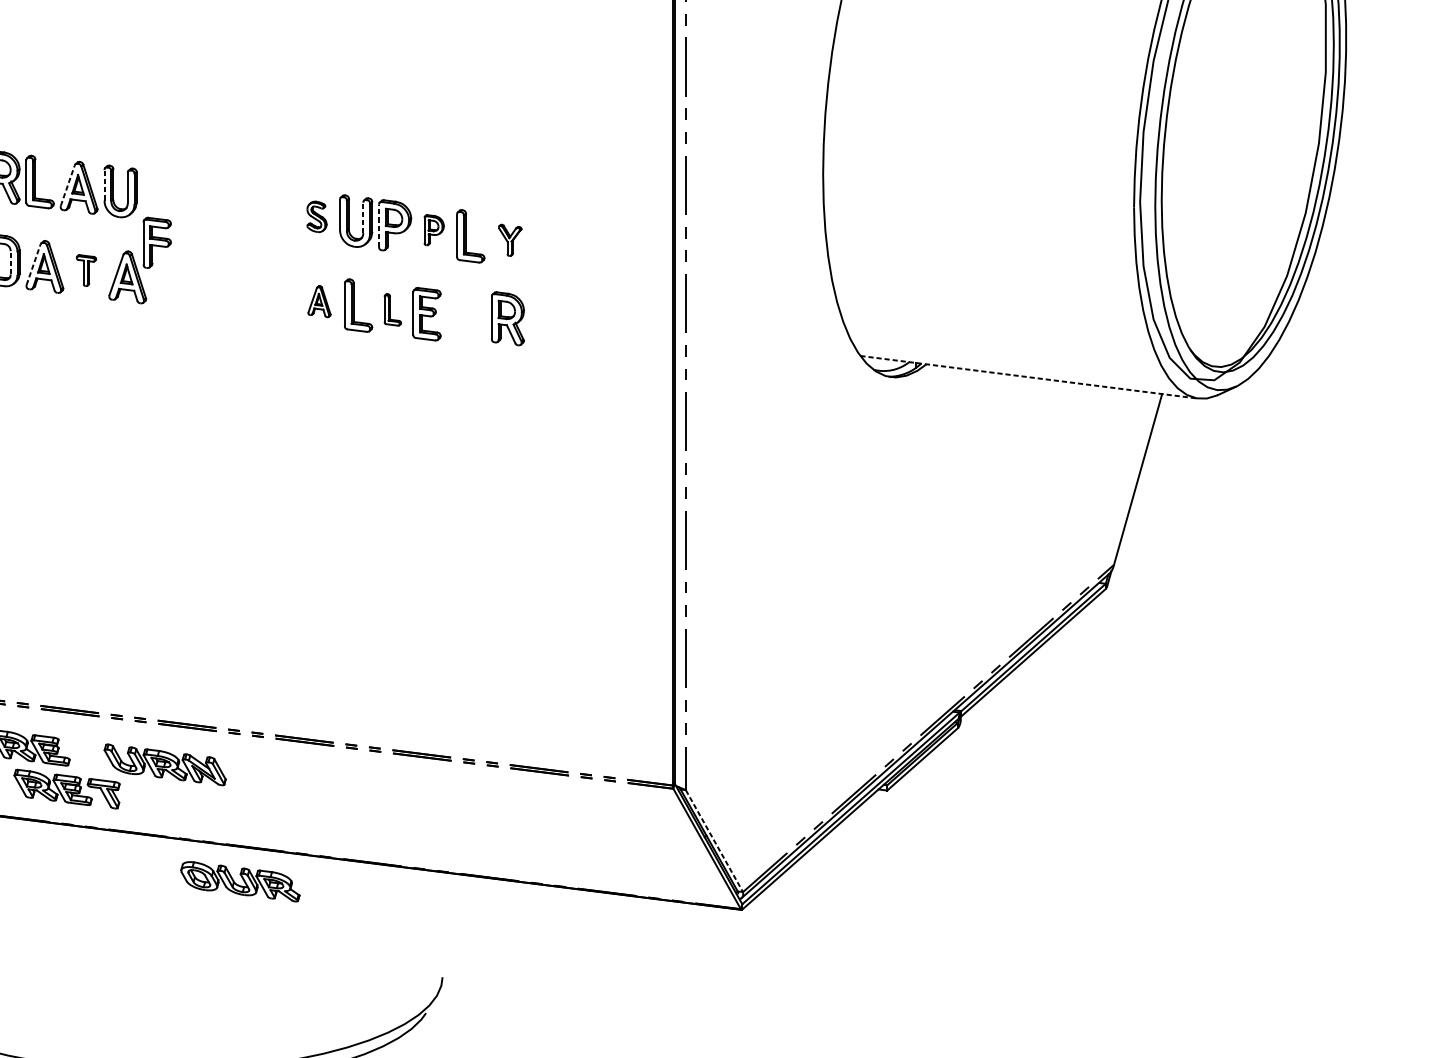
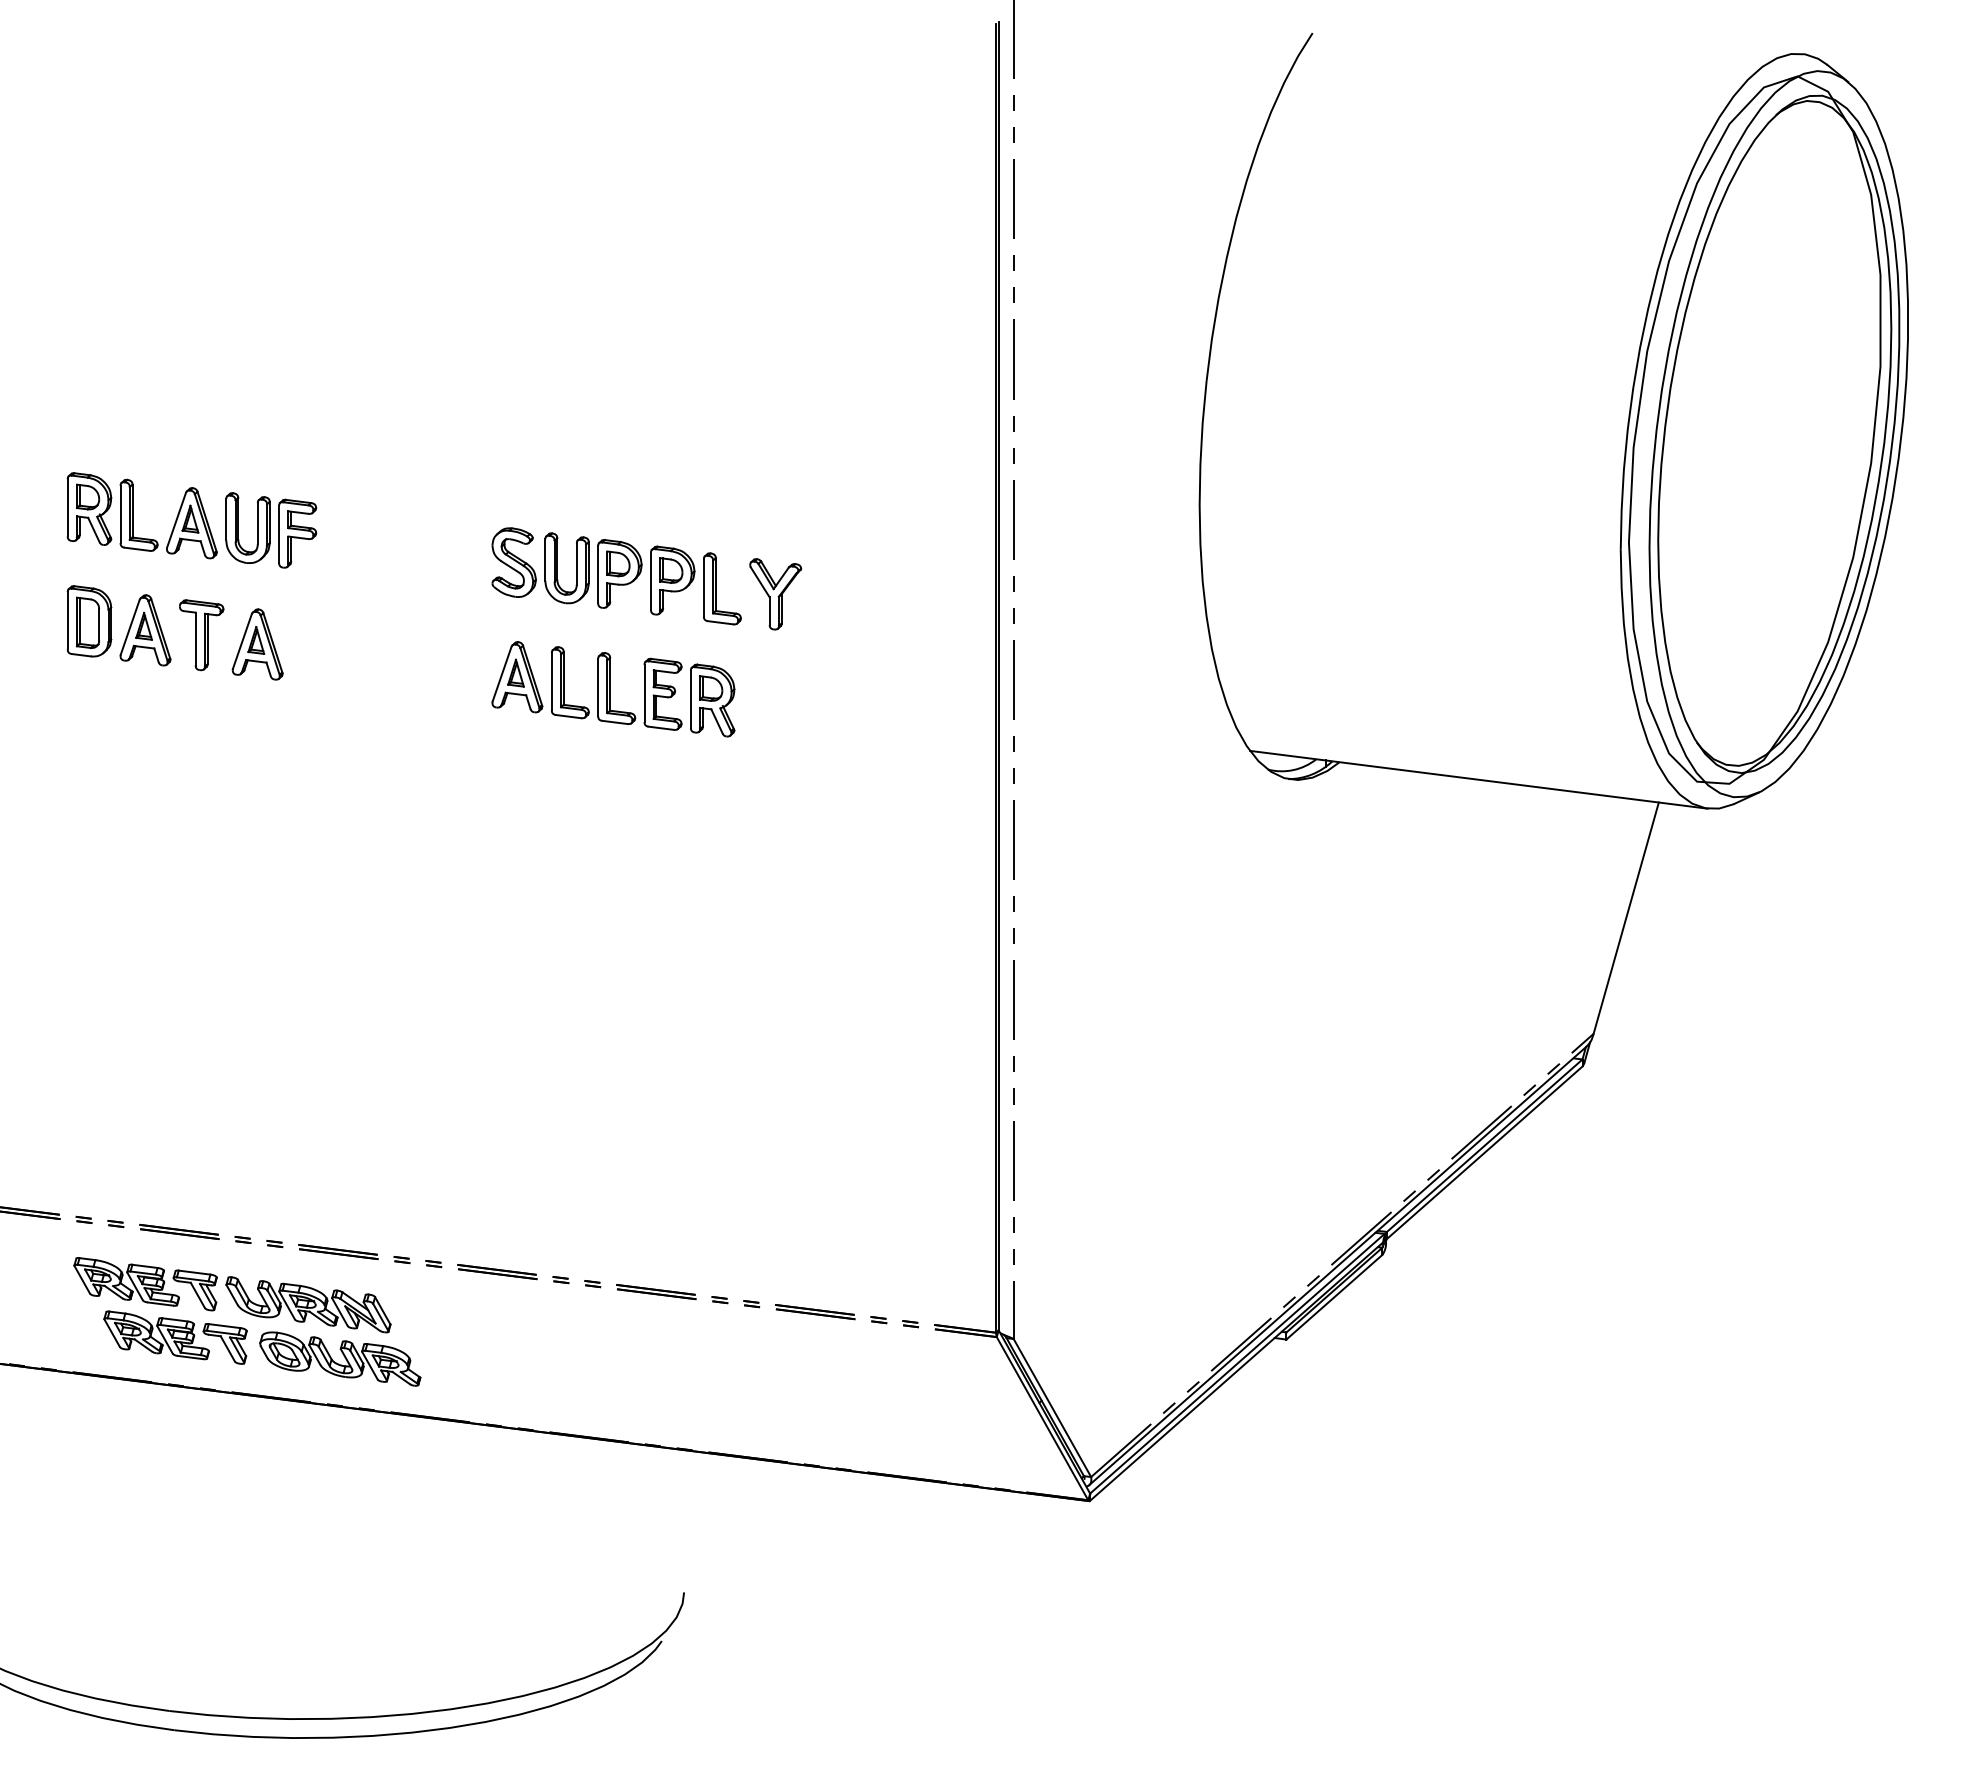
line: (67, 185) -> (176, 520), dashed -> solid
line: (104, 185) -> (226, 519), dashed -> solid
part: (316, 216) -> (513, 562), size x1.67
line: (363, 217) -> (576, 563), dashed -> solid
line: (379, 225) -> (598, 574), dashed -> solid
part: (433, 230) -> (672, 580), size x1.67
part: (510, 240) -> (775, 594), size x1.67
part: (157, 242) -> (297, 533), moved
line: (10, 262) -> (99, 624), dashed -> solid
line: (33, 264) -> (130, 627), dashed -> solid
part: (86, 270) -> (201, 635), size x1.67
part: (319, 301) -> (517, 677), size x1.67
part: (392, 309) -> (616, 688), size x1.67
part: (507, 318) -> (712, 700), moved
line: (1029, 377) -> (1478, 779), dashed -> solid
part: (81, 754) -> (194, 1290), added
line: (714, 841) -> (1052, 1408), dashed -> solid
part: (240, 881) -> (340, 1358), moved

